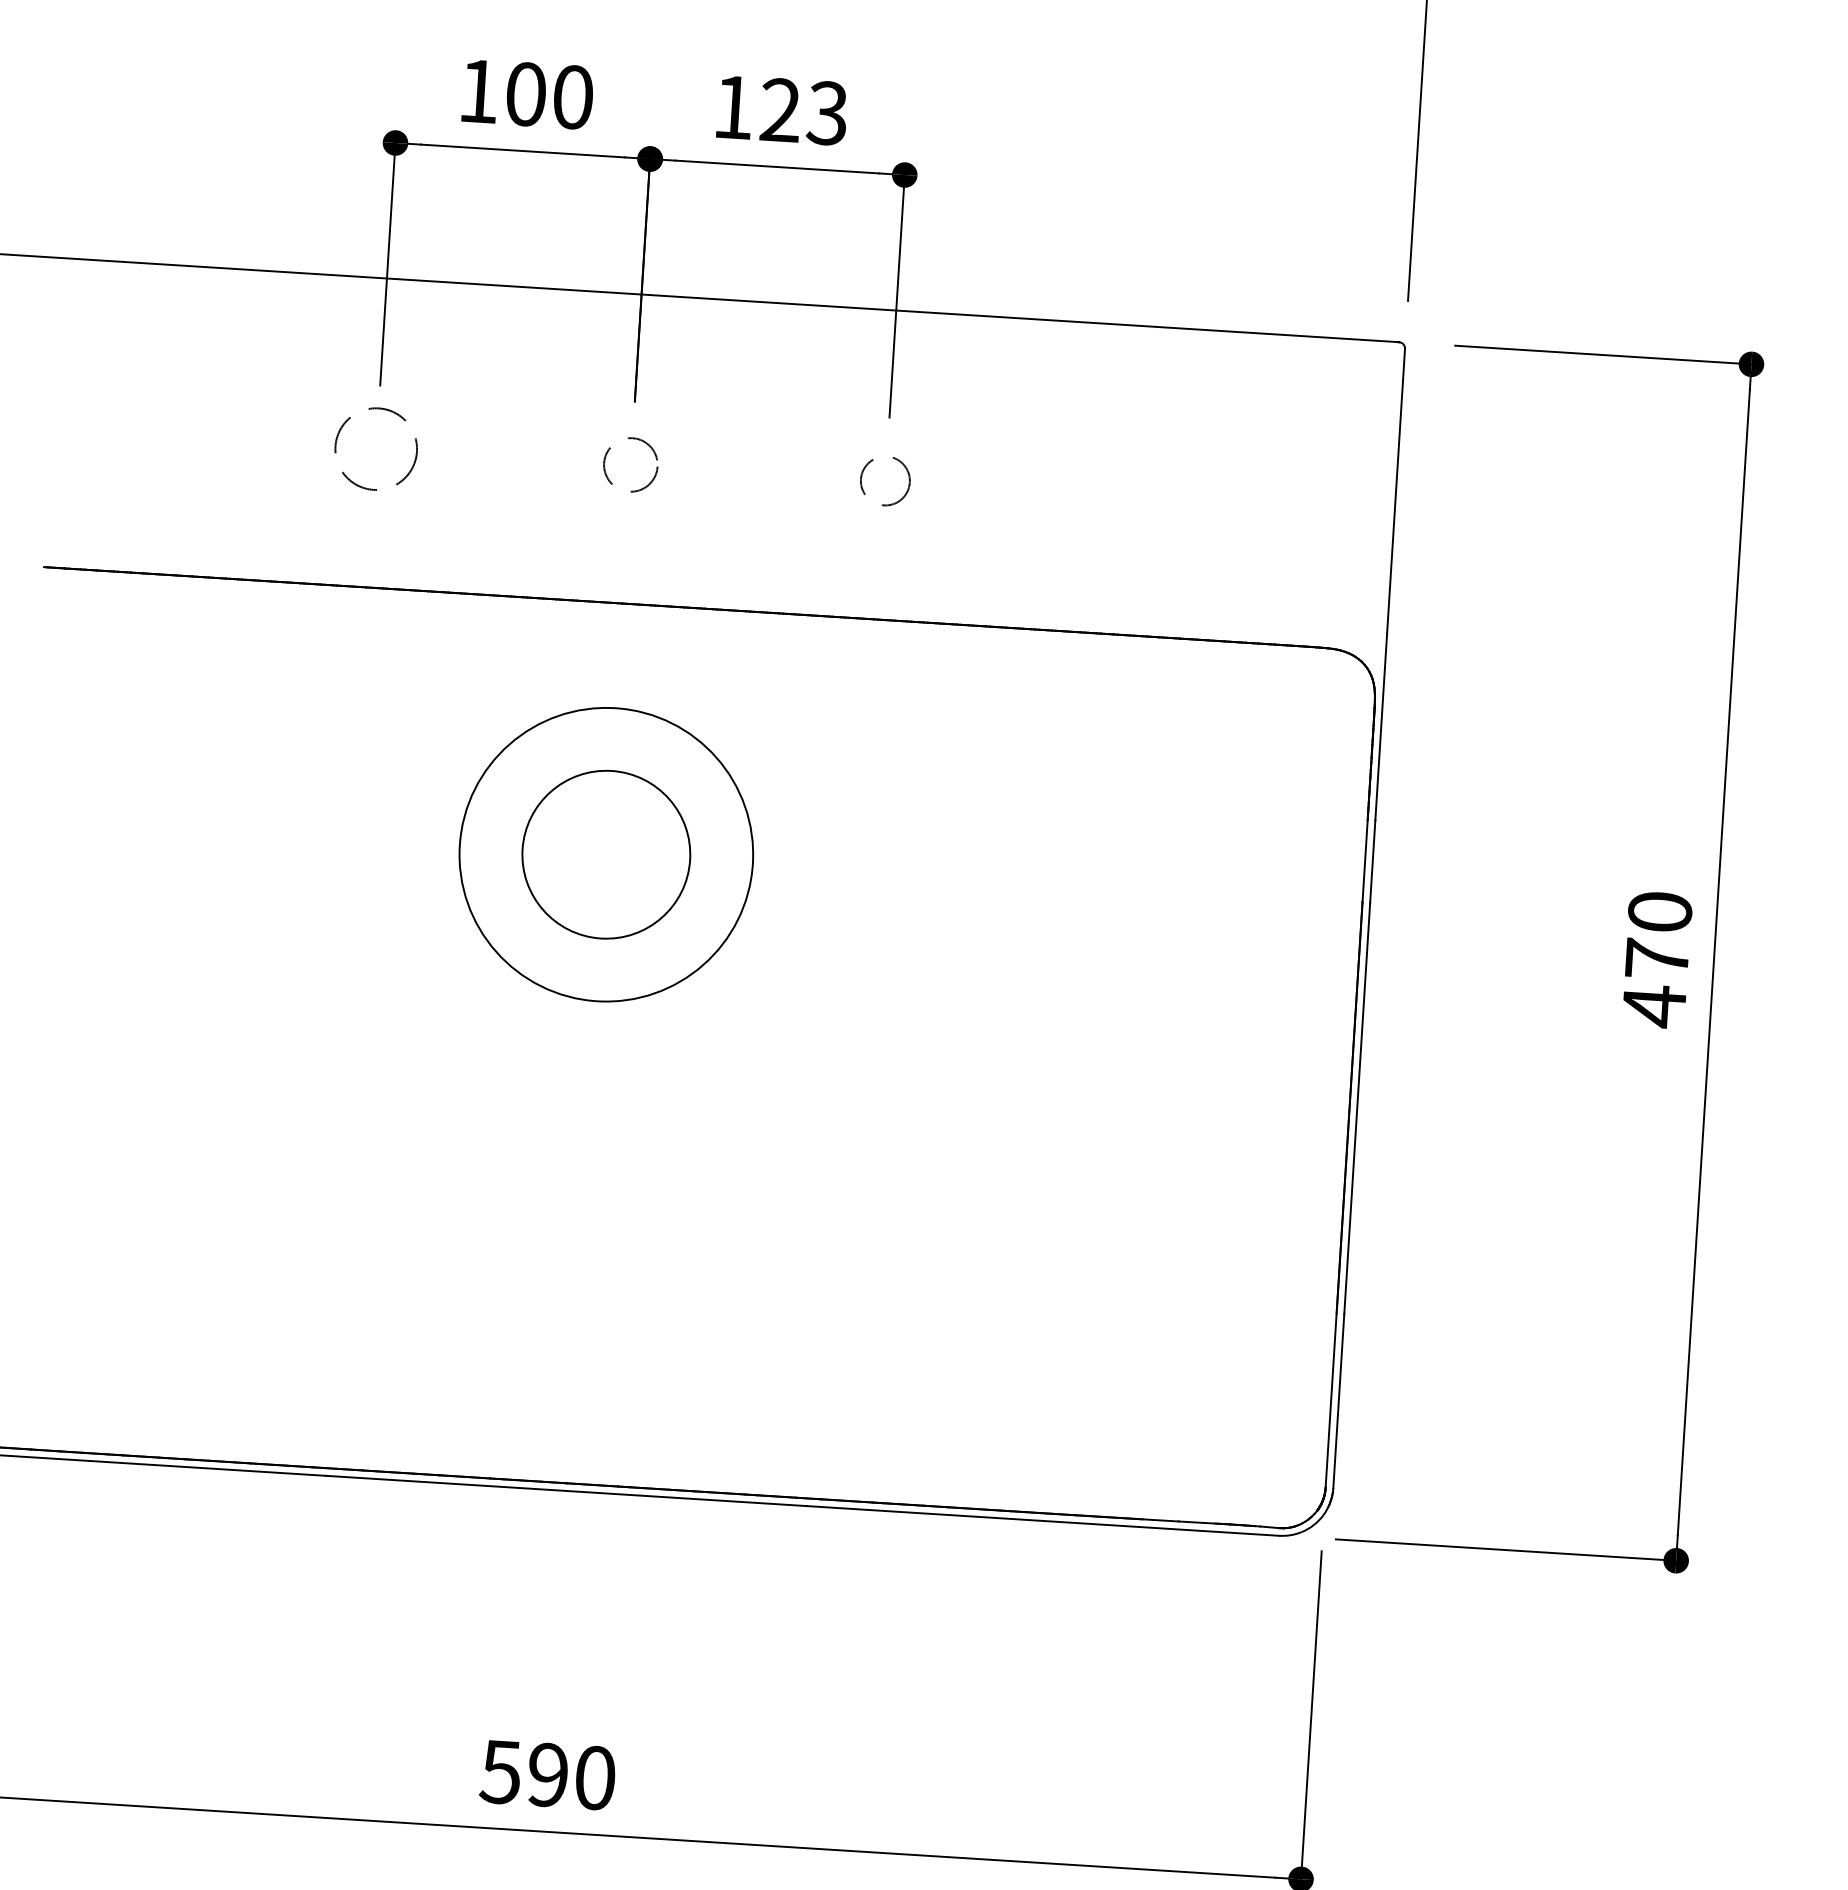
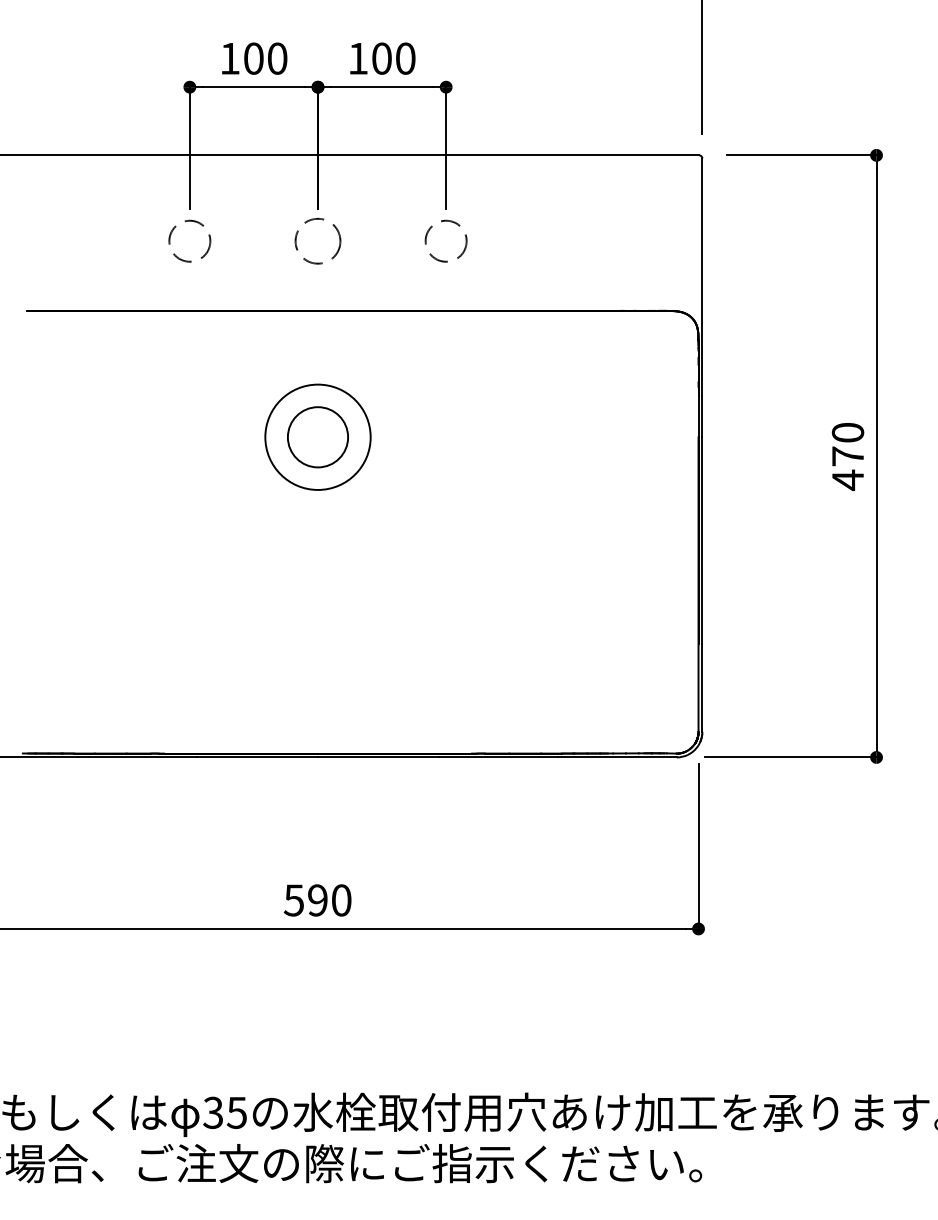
text: (803, 111) -> (393, 58), 123 -> 100
circle: (629, 463) -> (317, 240), size x1.67
circle: (884, 479) -> (445, 240), size x1.67
circle: (605, 853) -> (317, 436), size x0.71
circle: (605, 855) -> (317, 437), size x0.71

